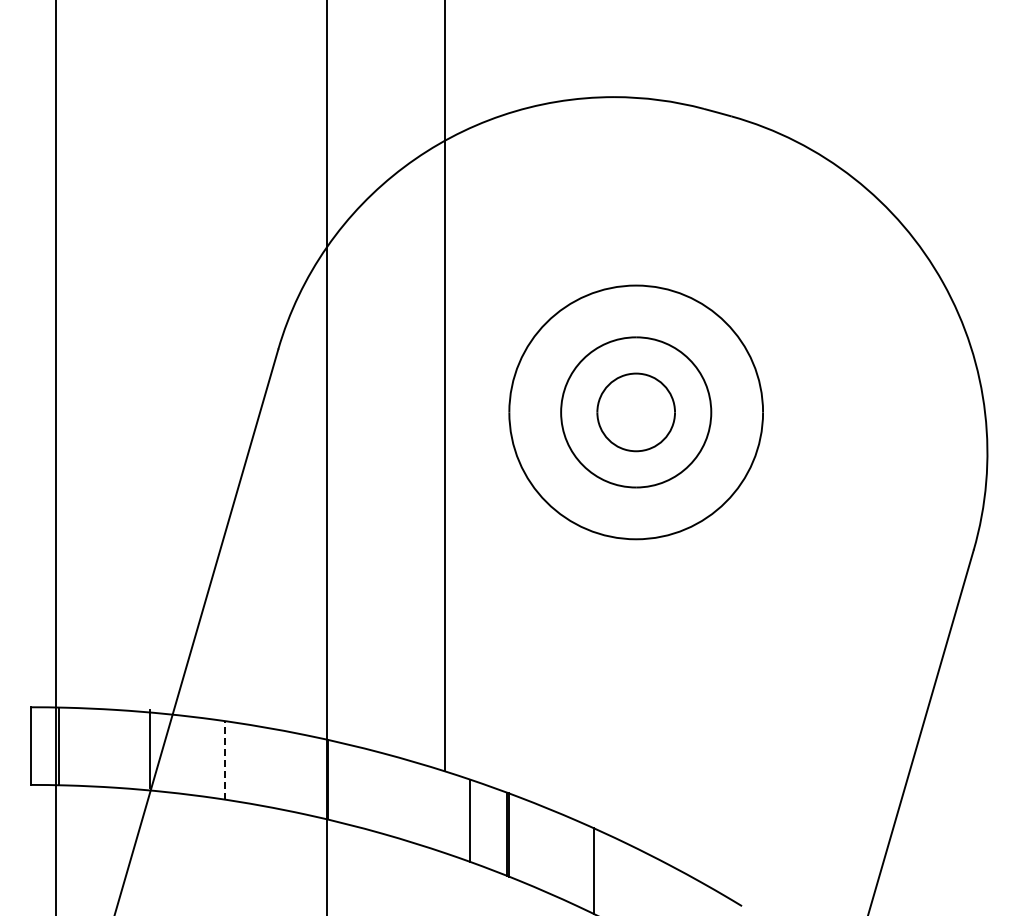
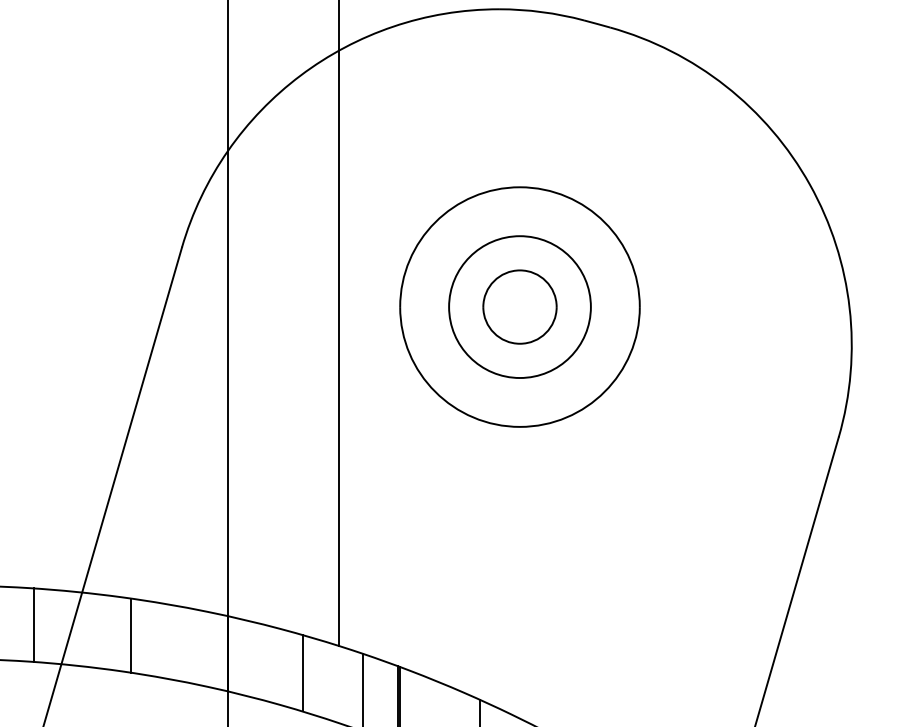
line: (150, 749) -> (33, 625), moved
line: (224, 759) -> (131, 634), dashed -> solid
line: (405, 799) -> (302, 672), added

